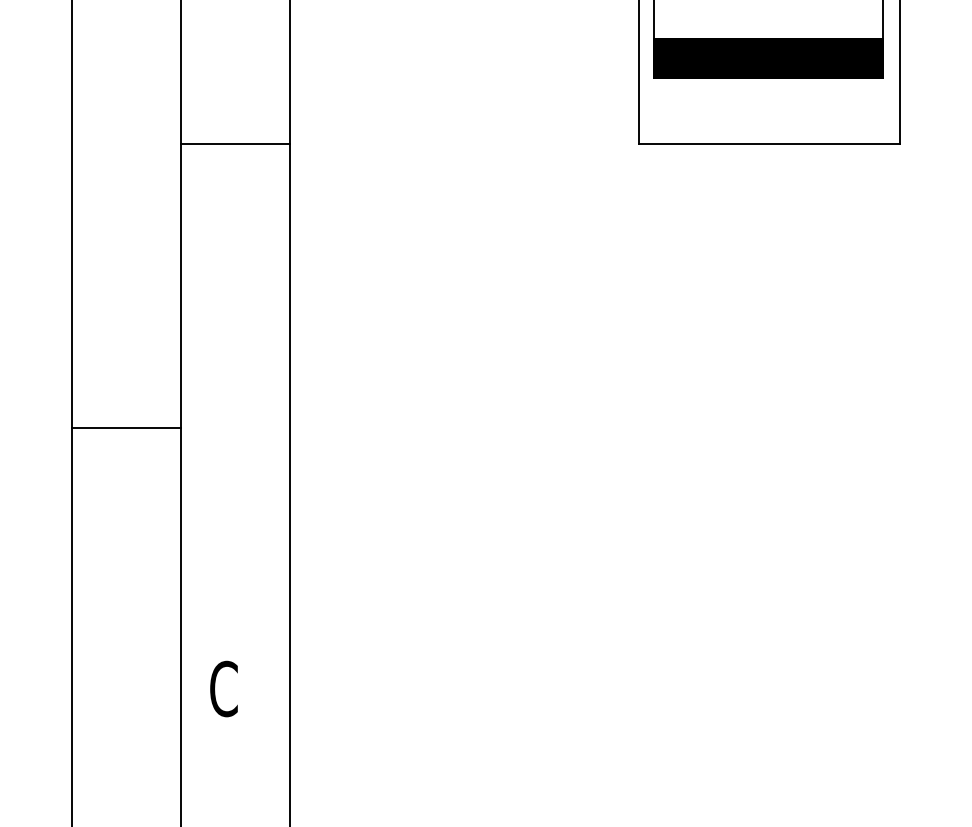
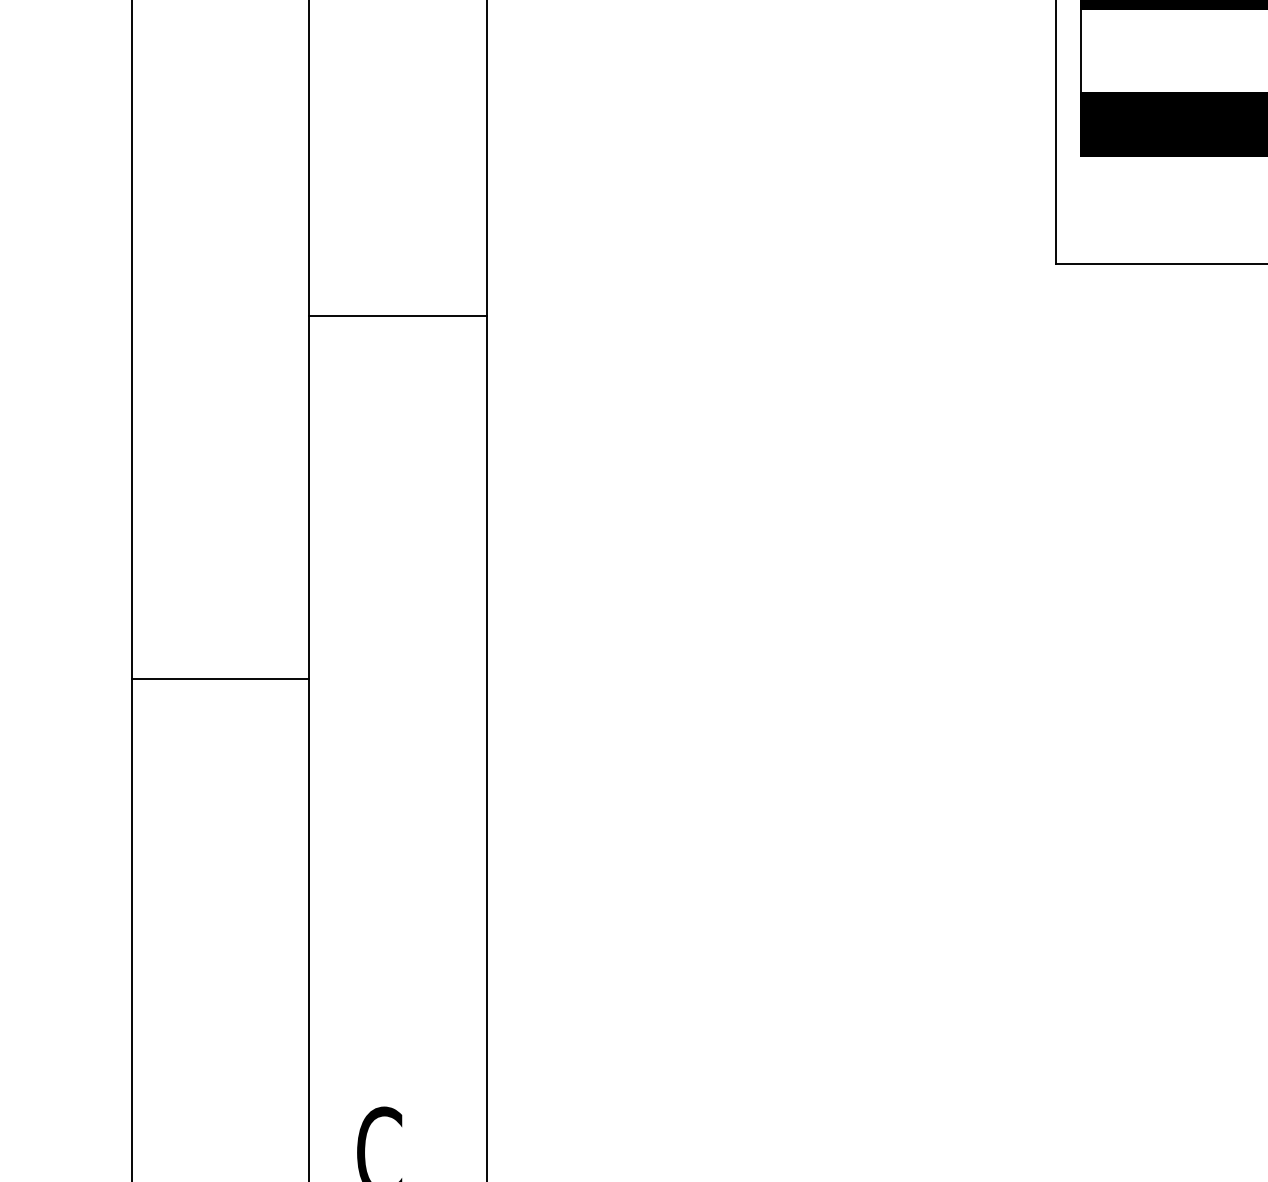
line: (234, 144) -> (396, 316), moved
line: (125, 427) -> (218, 678), moved

